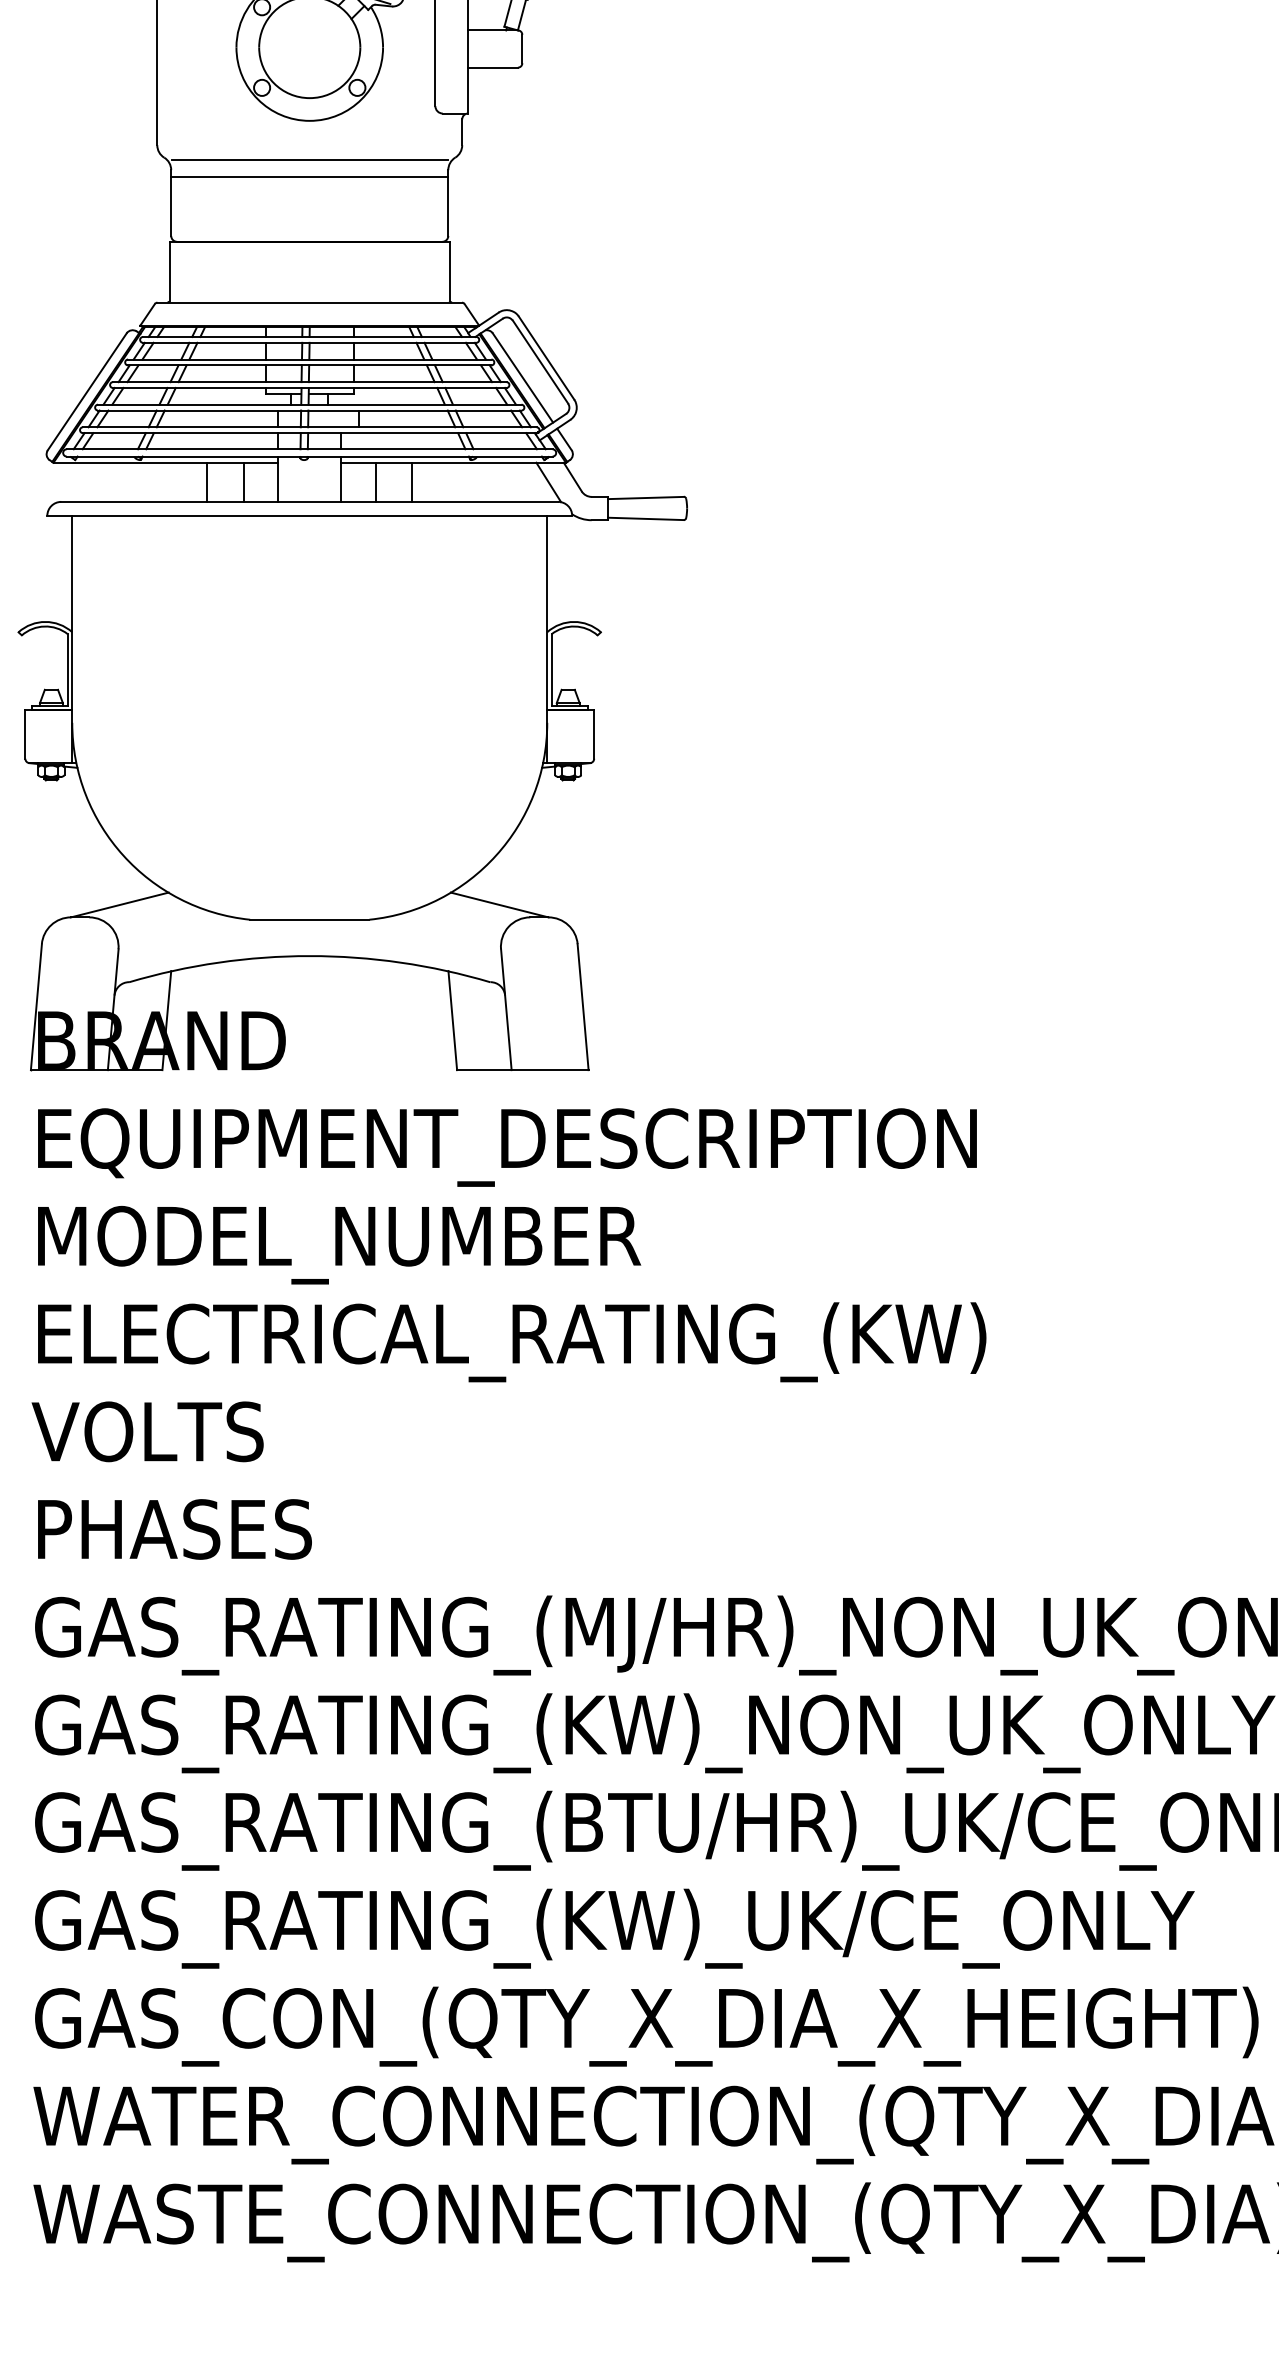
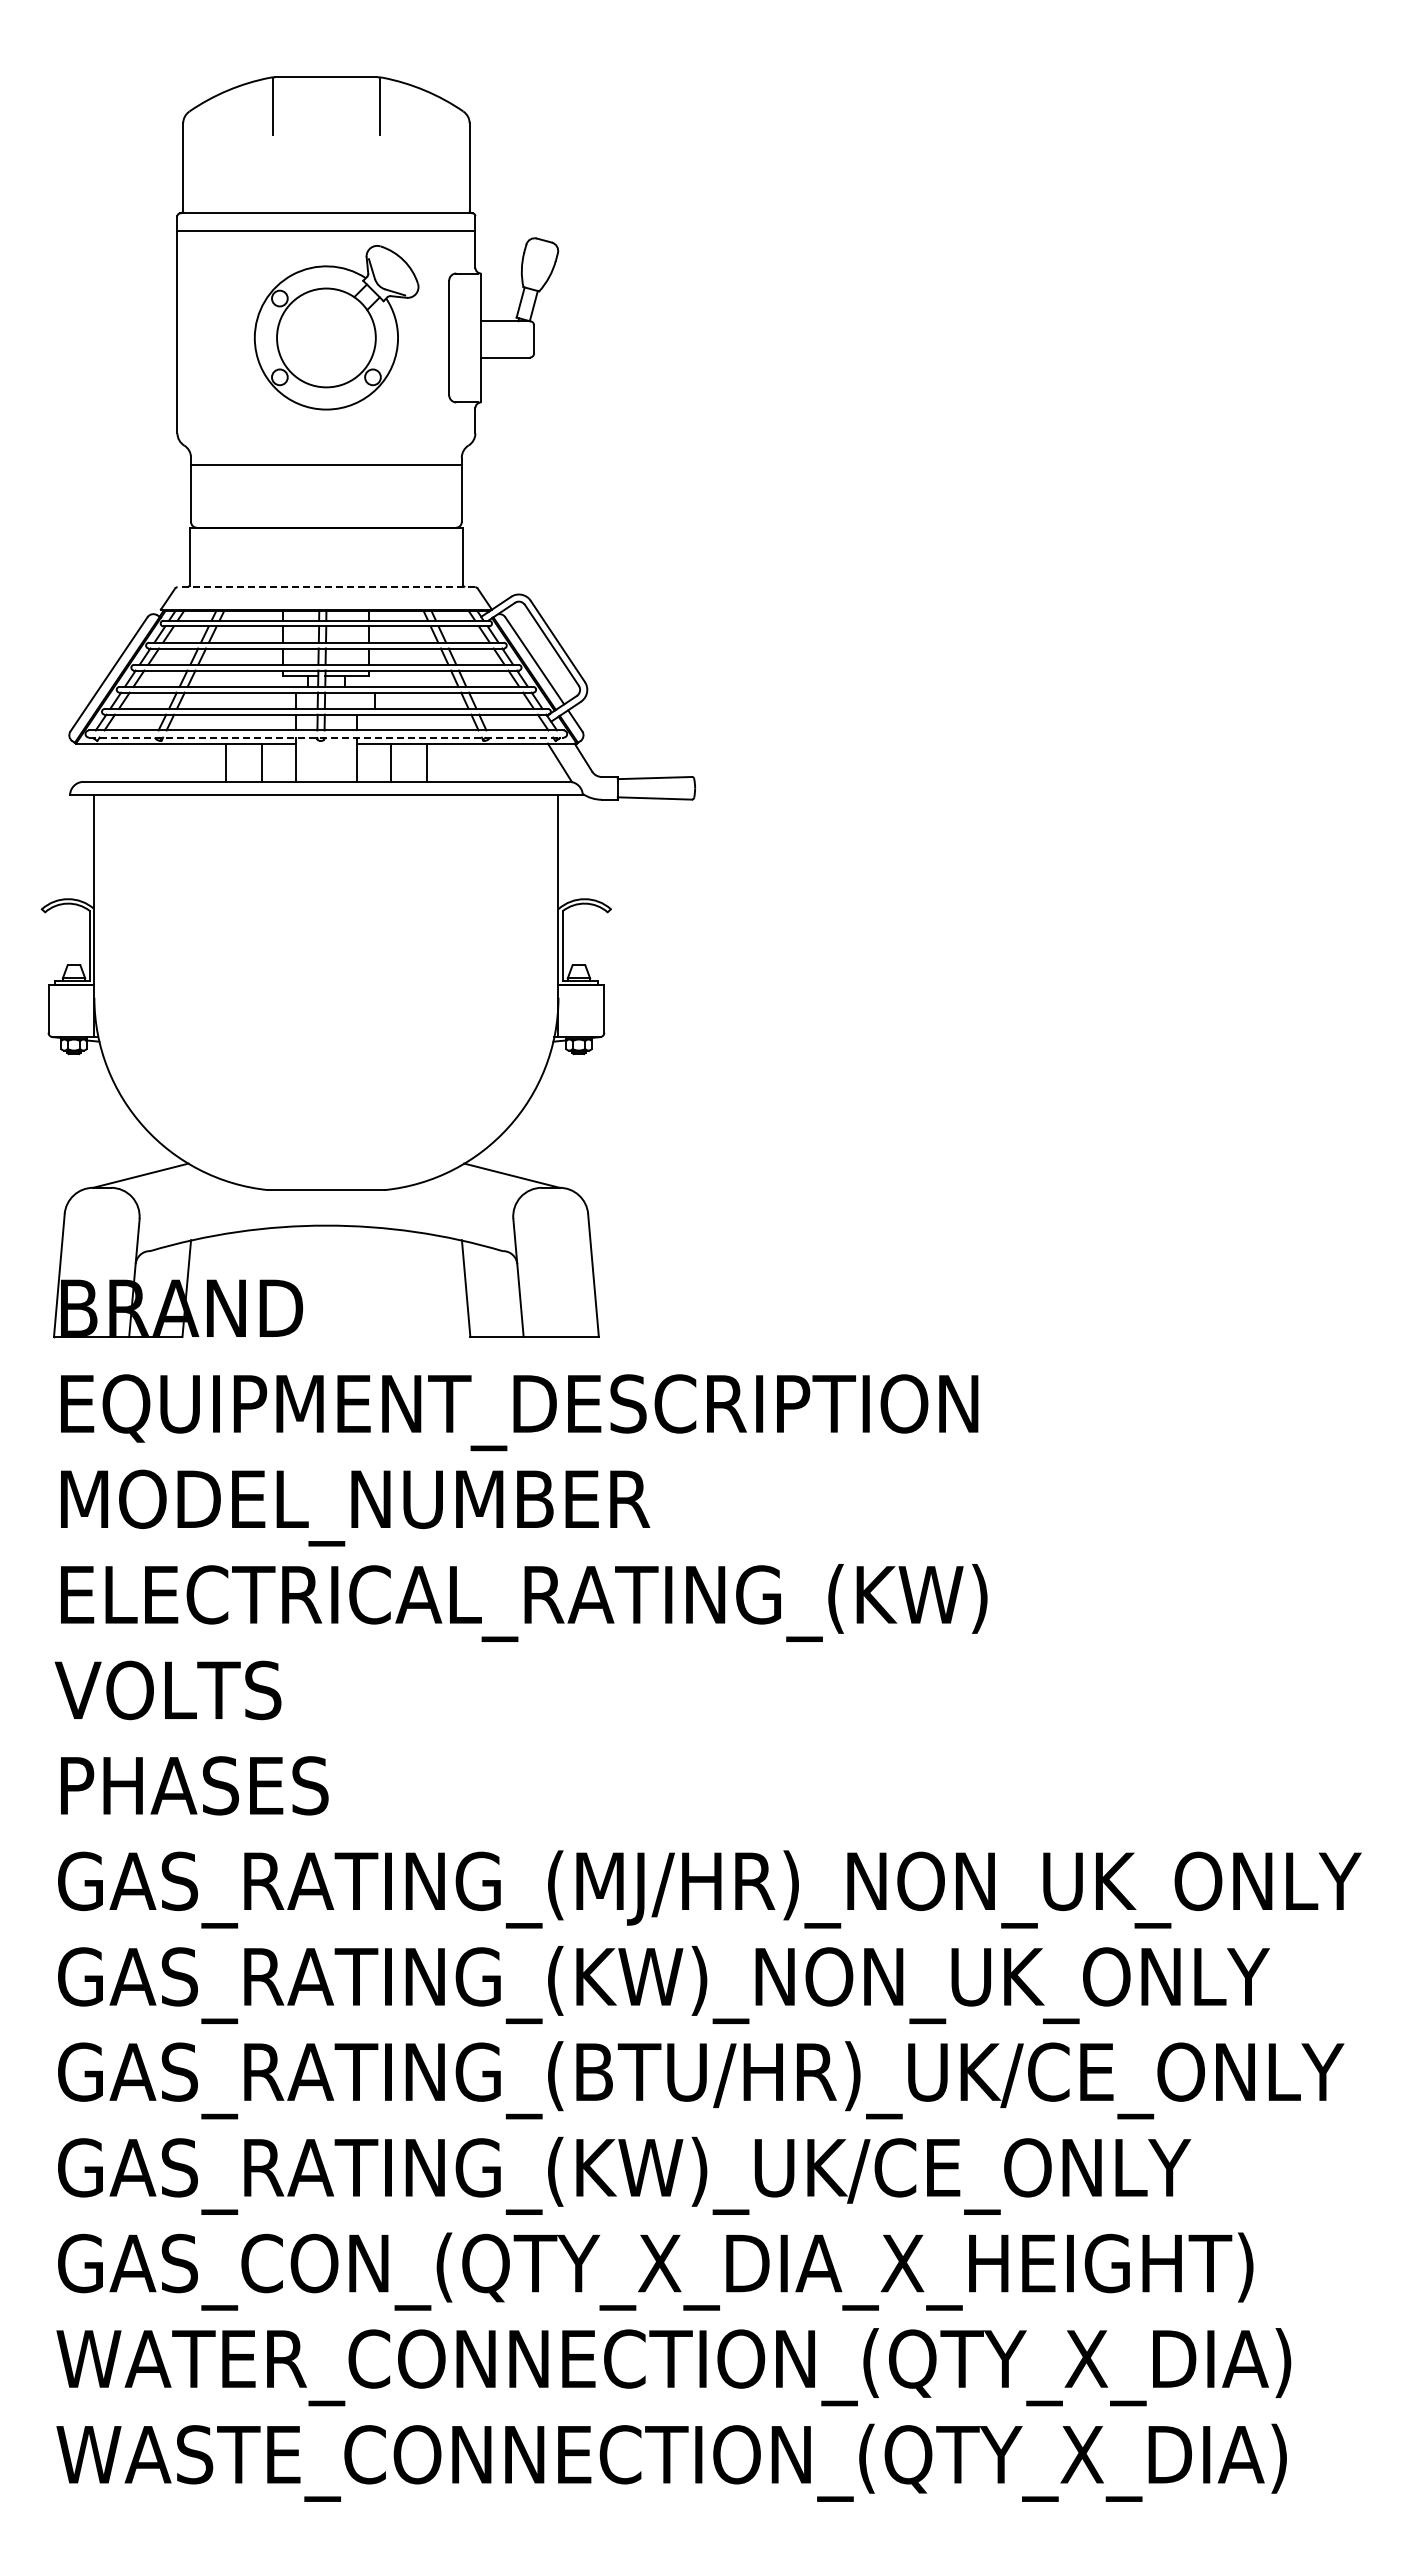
line: (309, 159) -> (326, 447), removed
line: (309, 302) -> (326, 587), solid -> dashed
line: (309, 456) -> (326, 737), solid -> dashed

